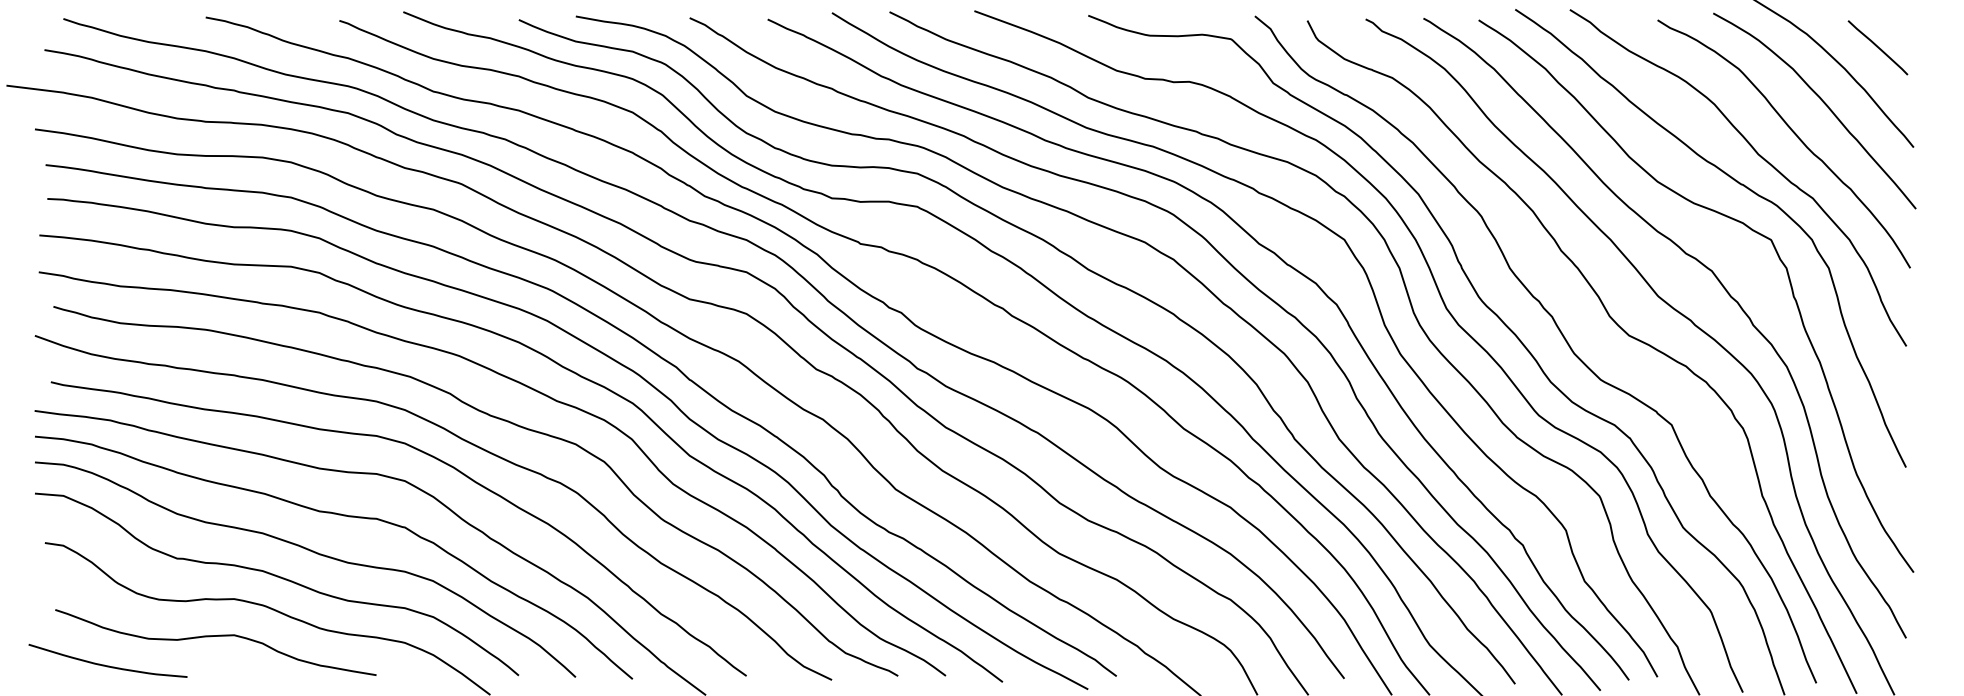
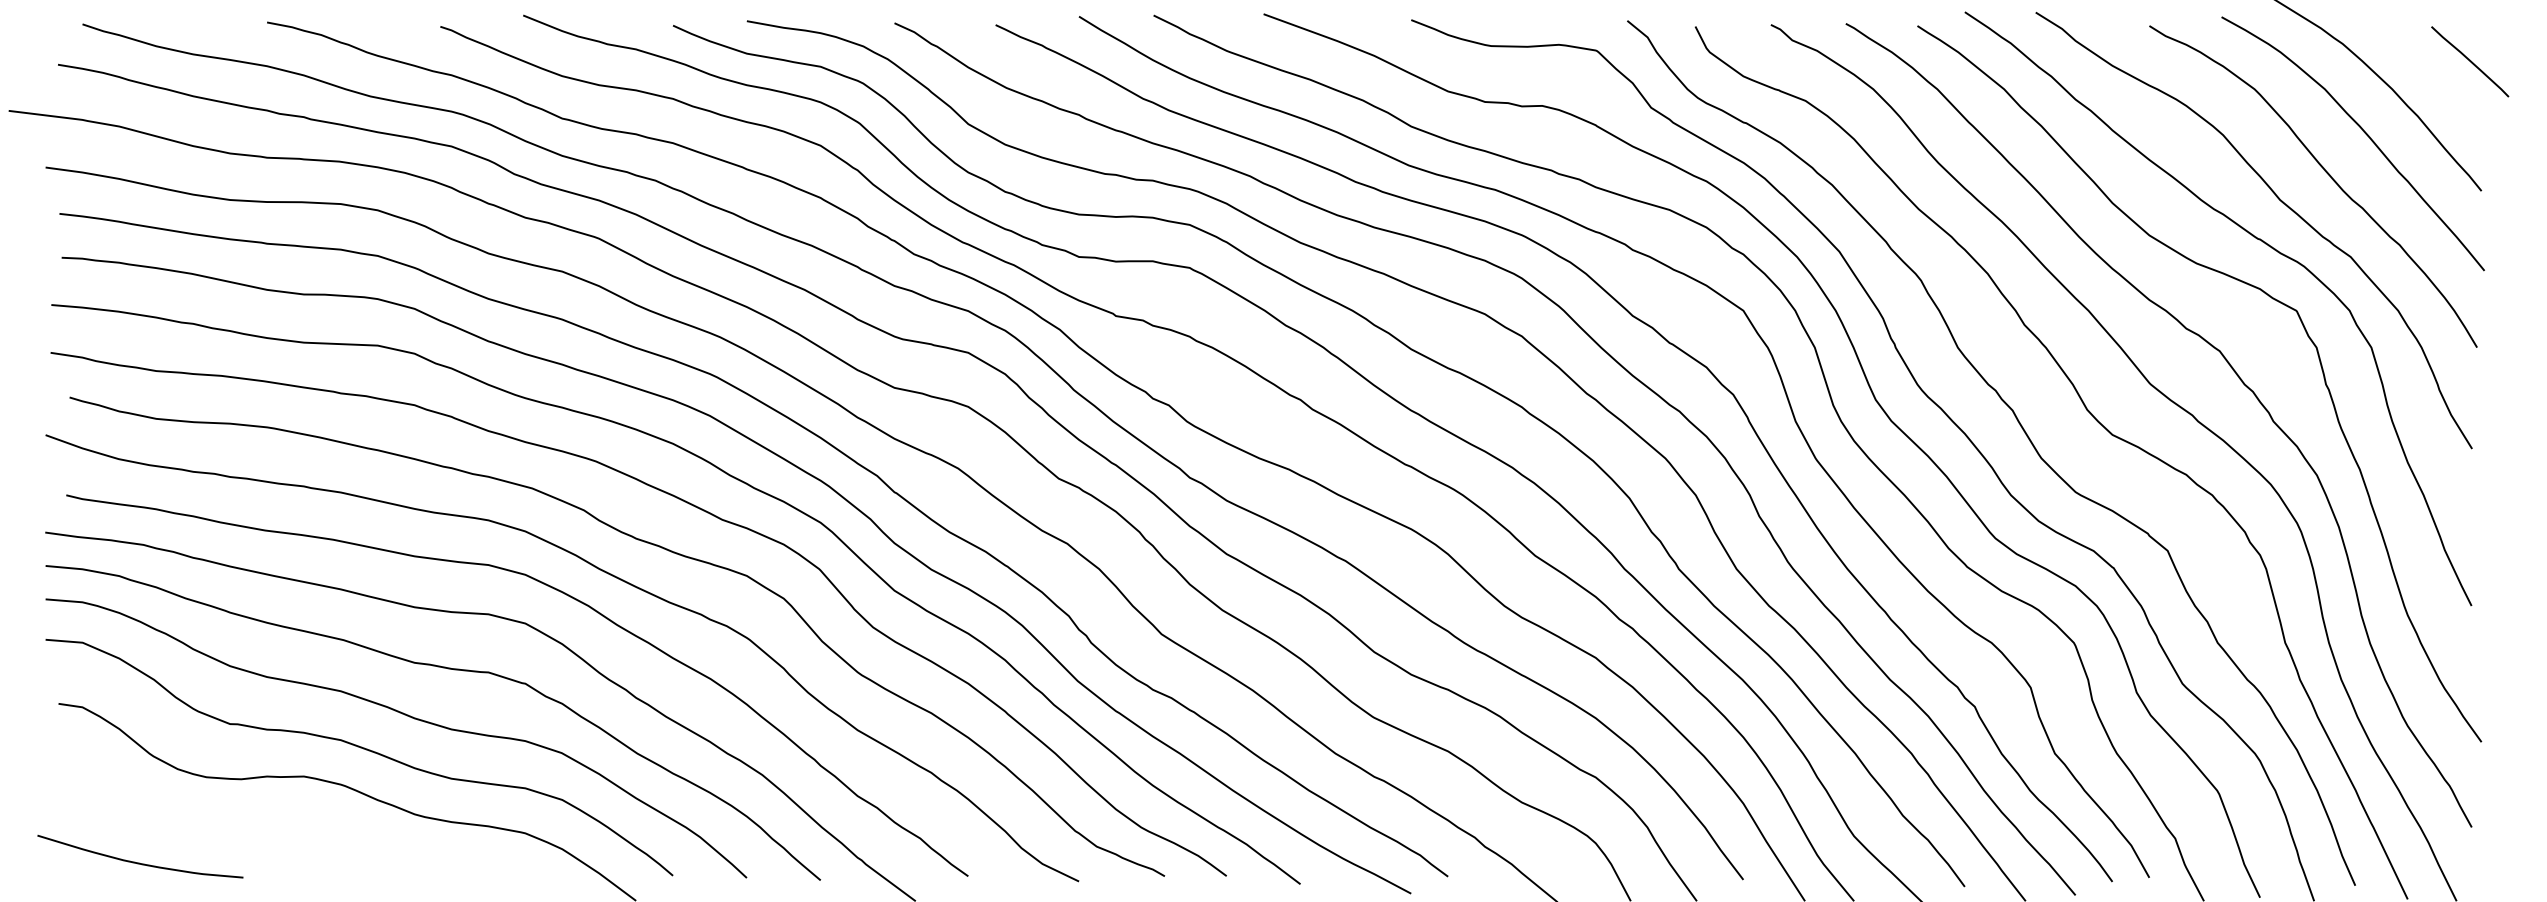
curve: (1878, 47) -> (2470, 61), moved
curve: (216, 636) -> (280, 825), removed

